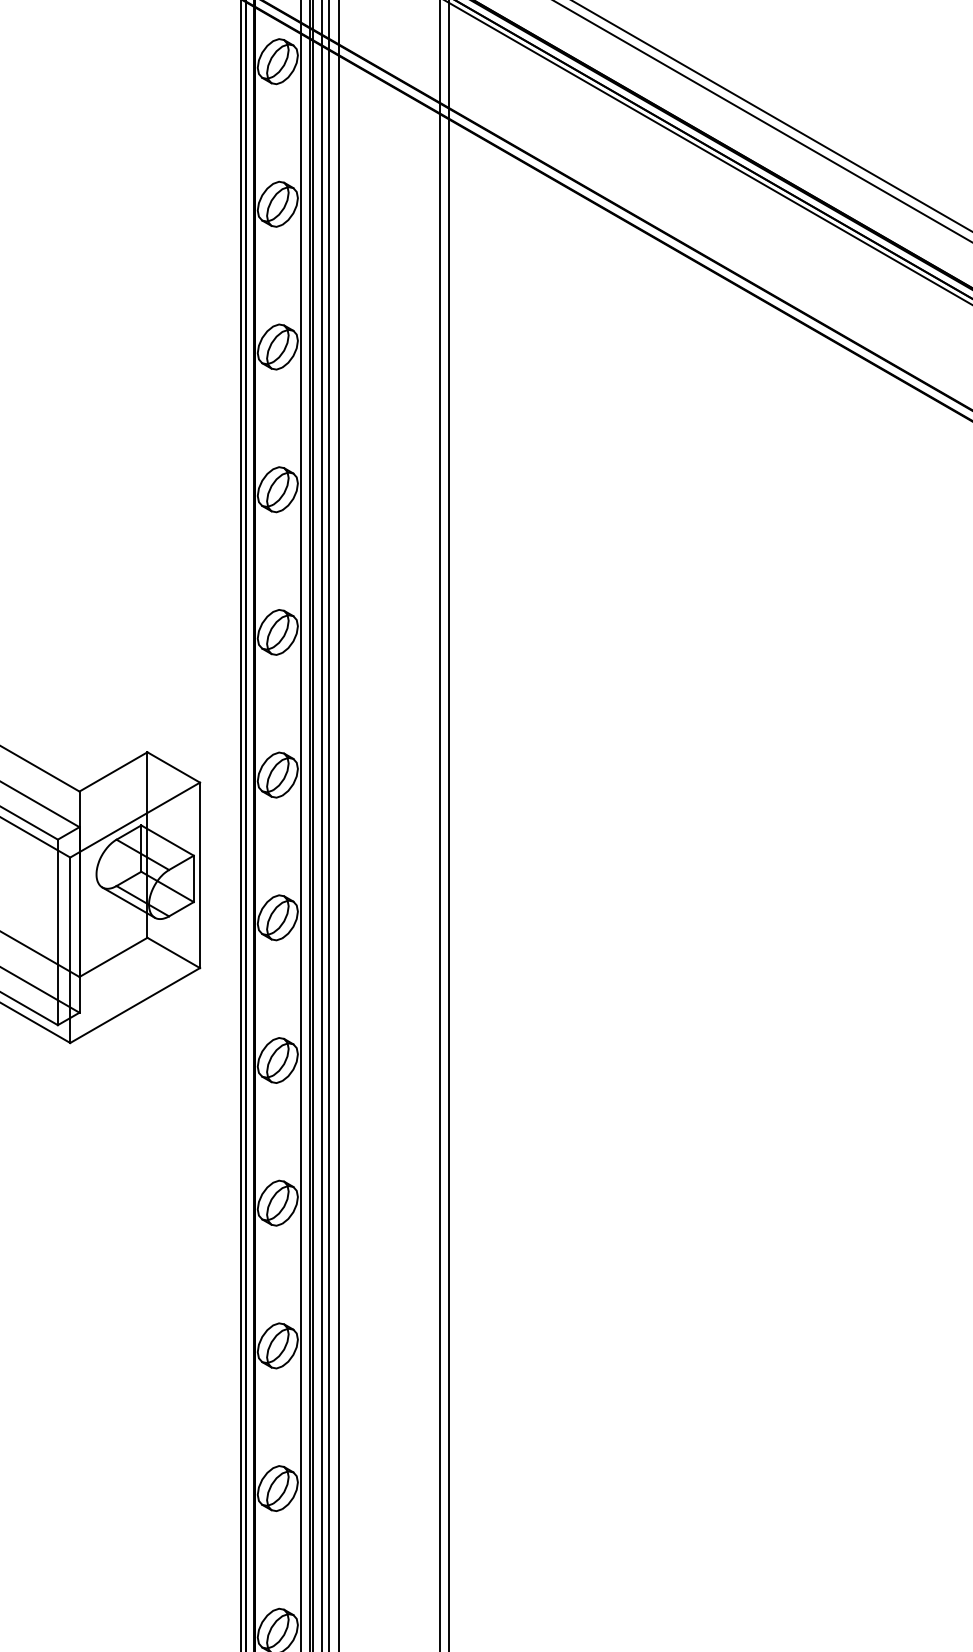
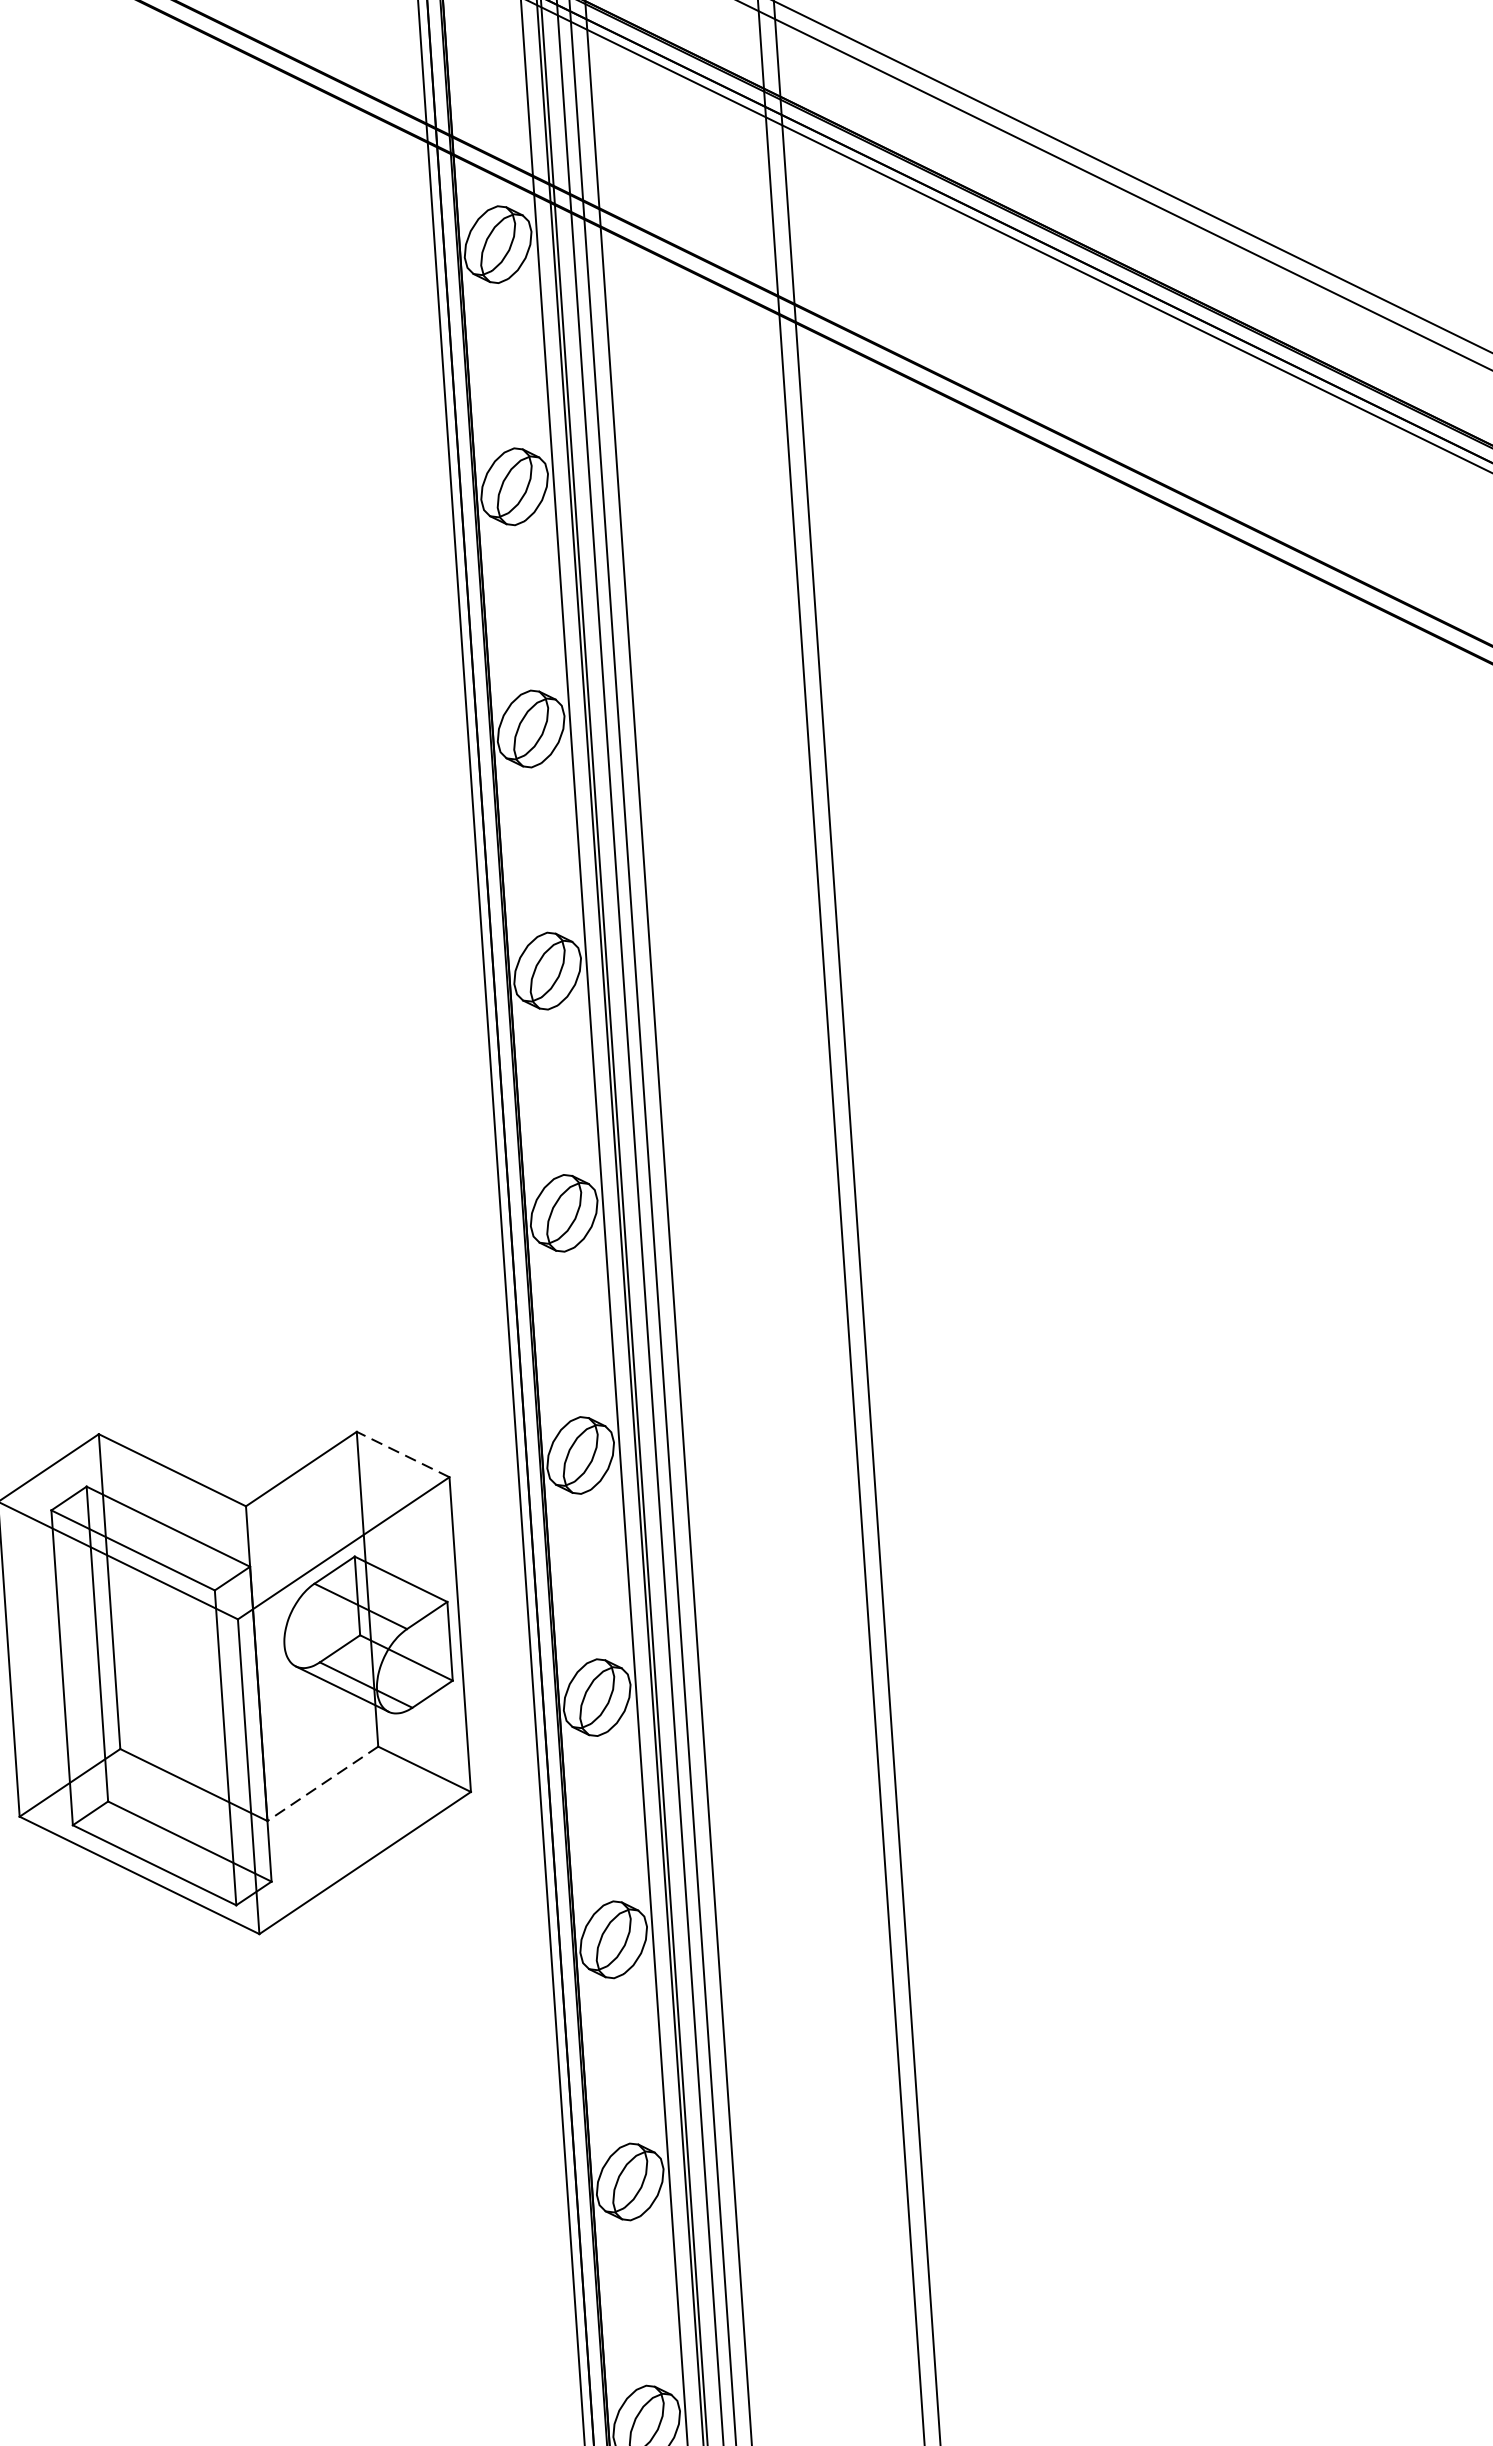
line: (173, 767) -> (402, 1454), solid -> dashed
line: (113, 957) -> (322, 1783), solid -> dashed

